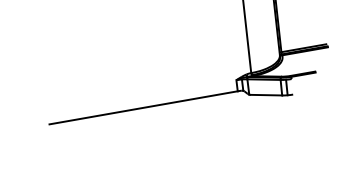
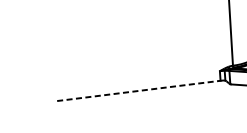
line: (143, 107) -> (138, 90), solid -> dashed

